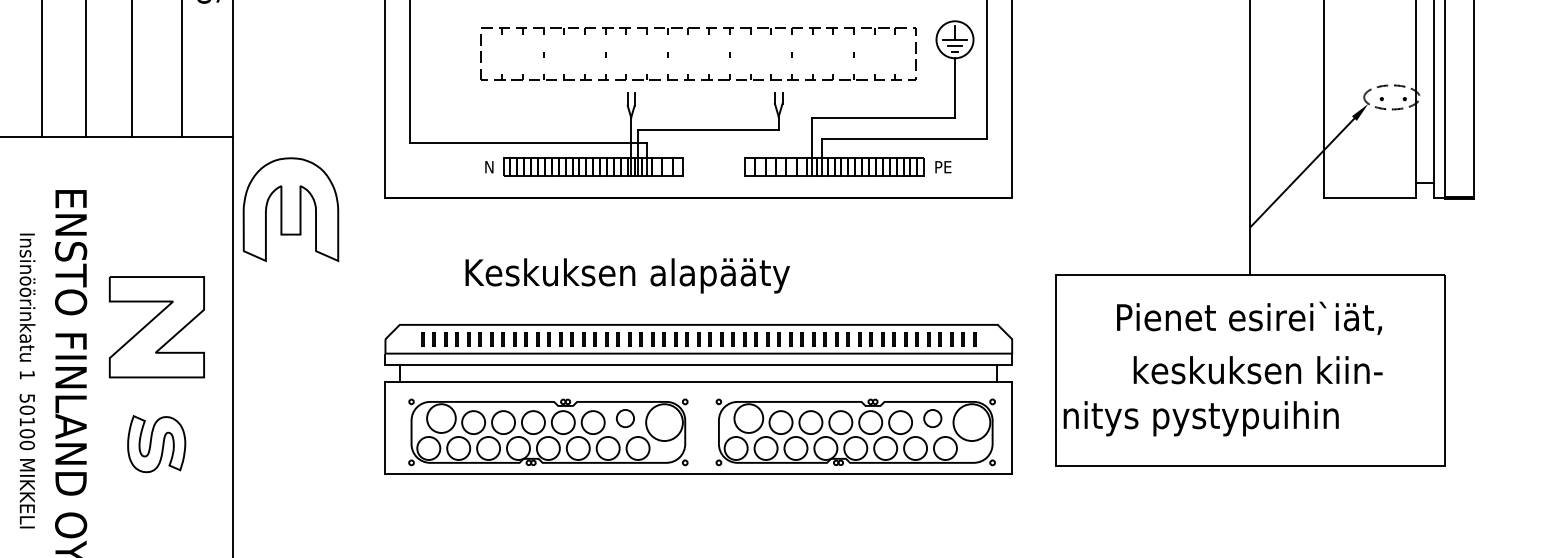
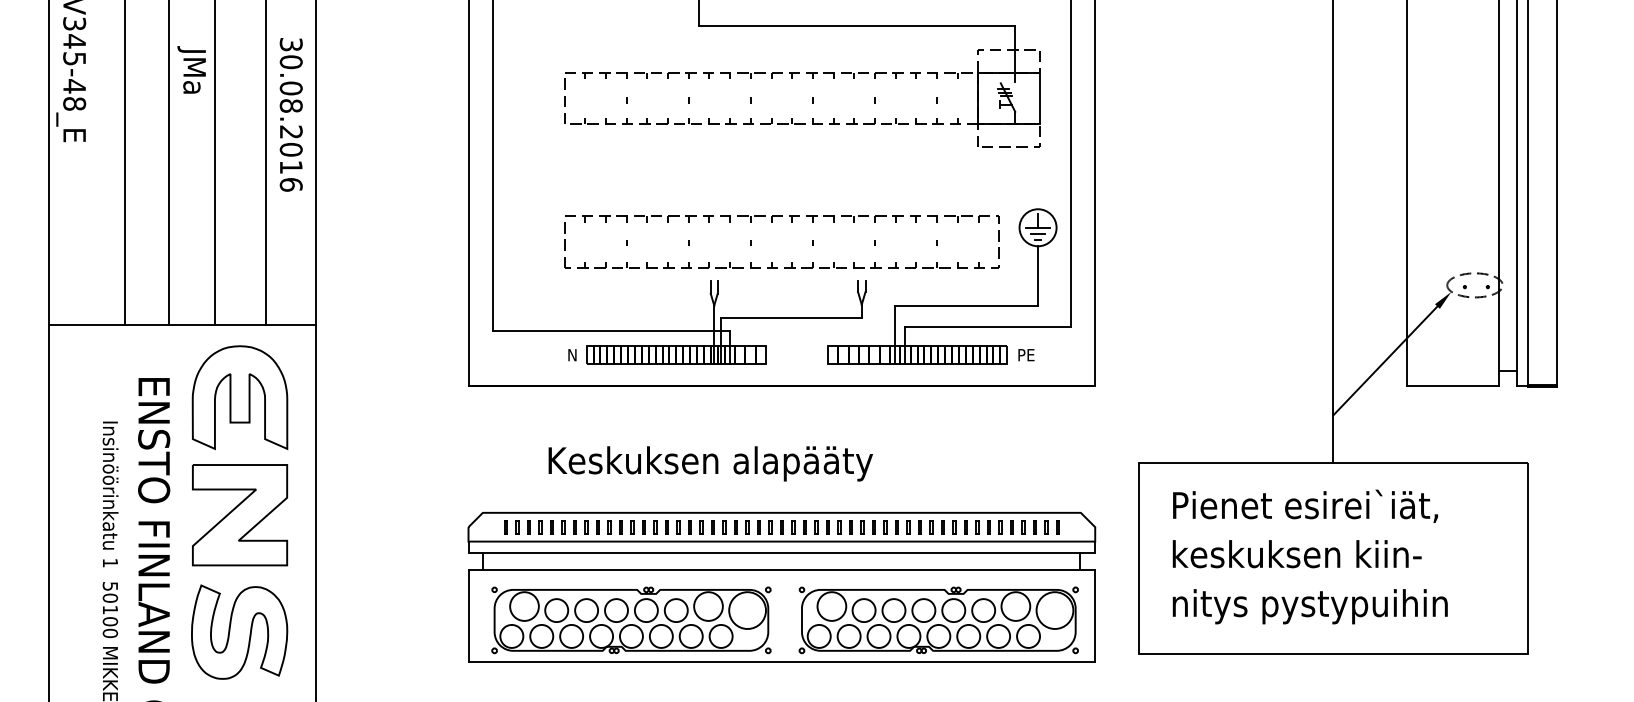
part: (290, 209) -> (239, 397), moved
text: (1249, 317) -> (1305, 505), moved
text: (1257, 370) -> (1296, 554), moved
circle: (625, 418) -> (708, 606), size x1.67
circle: (932, 418) -> (1015, 606), size x1.67
text: (1200, 418) -> (1309, 606), moved
part: (156, 443) -> (239, 631), size x1.67

